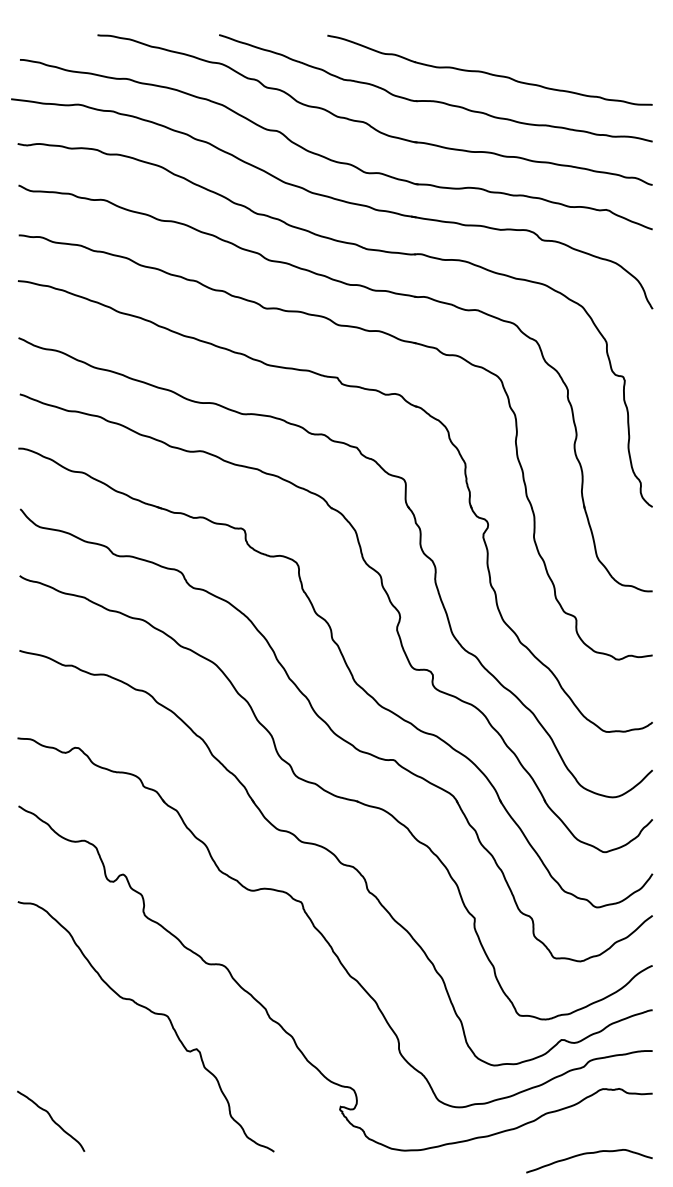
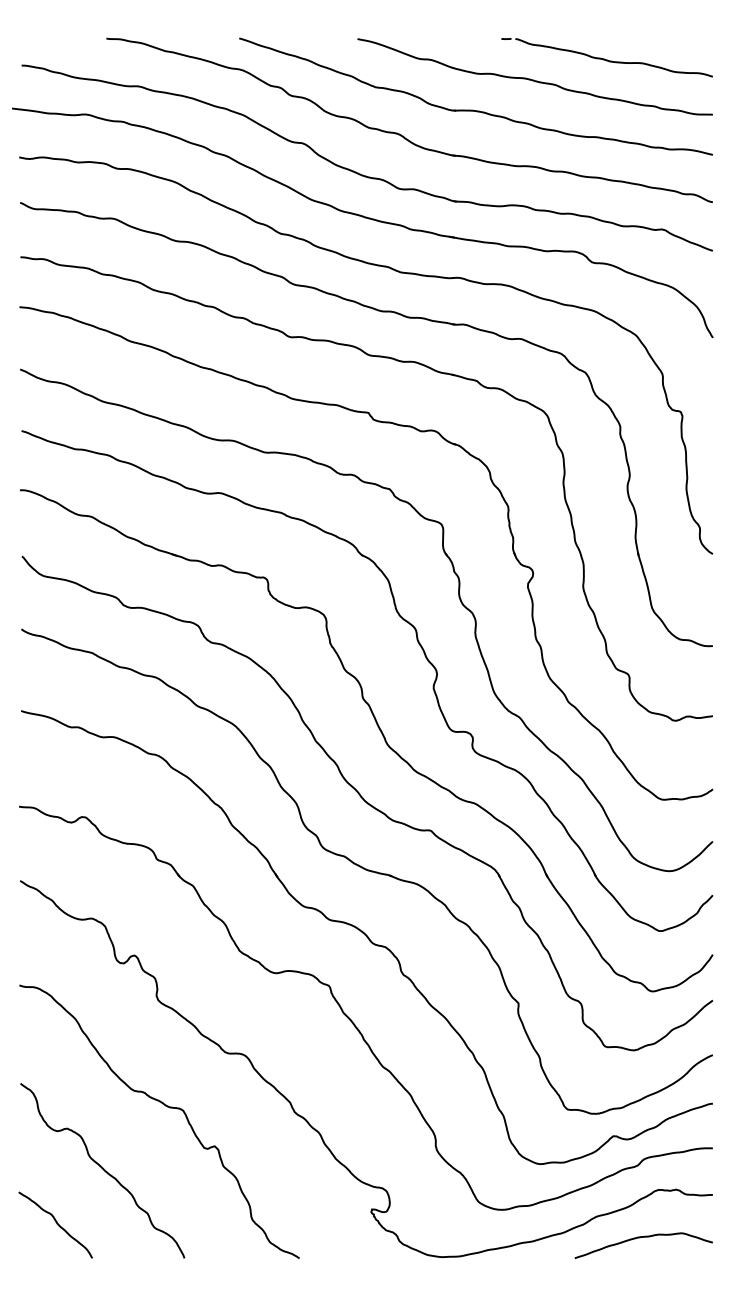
part: (555, 52) -> (606, 57), added
curve: (93, 1070) -> (102, 1169), added
curve: (588, 1154) -> (642, 1238), moved

